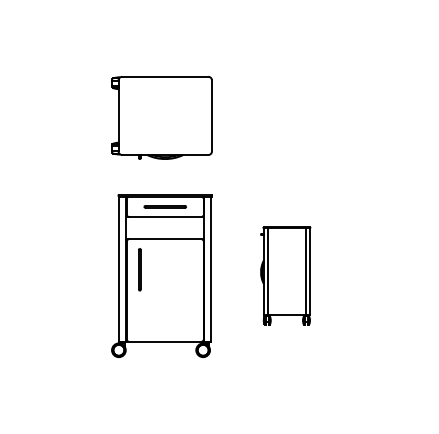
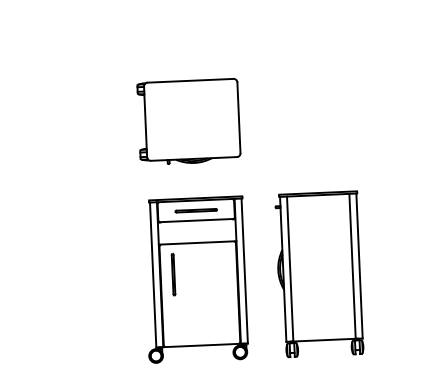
part: (285, 275) -> (319, 274), size x1.67

